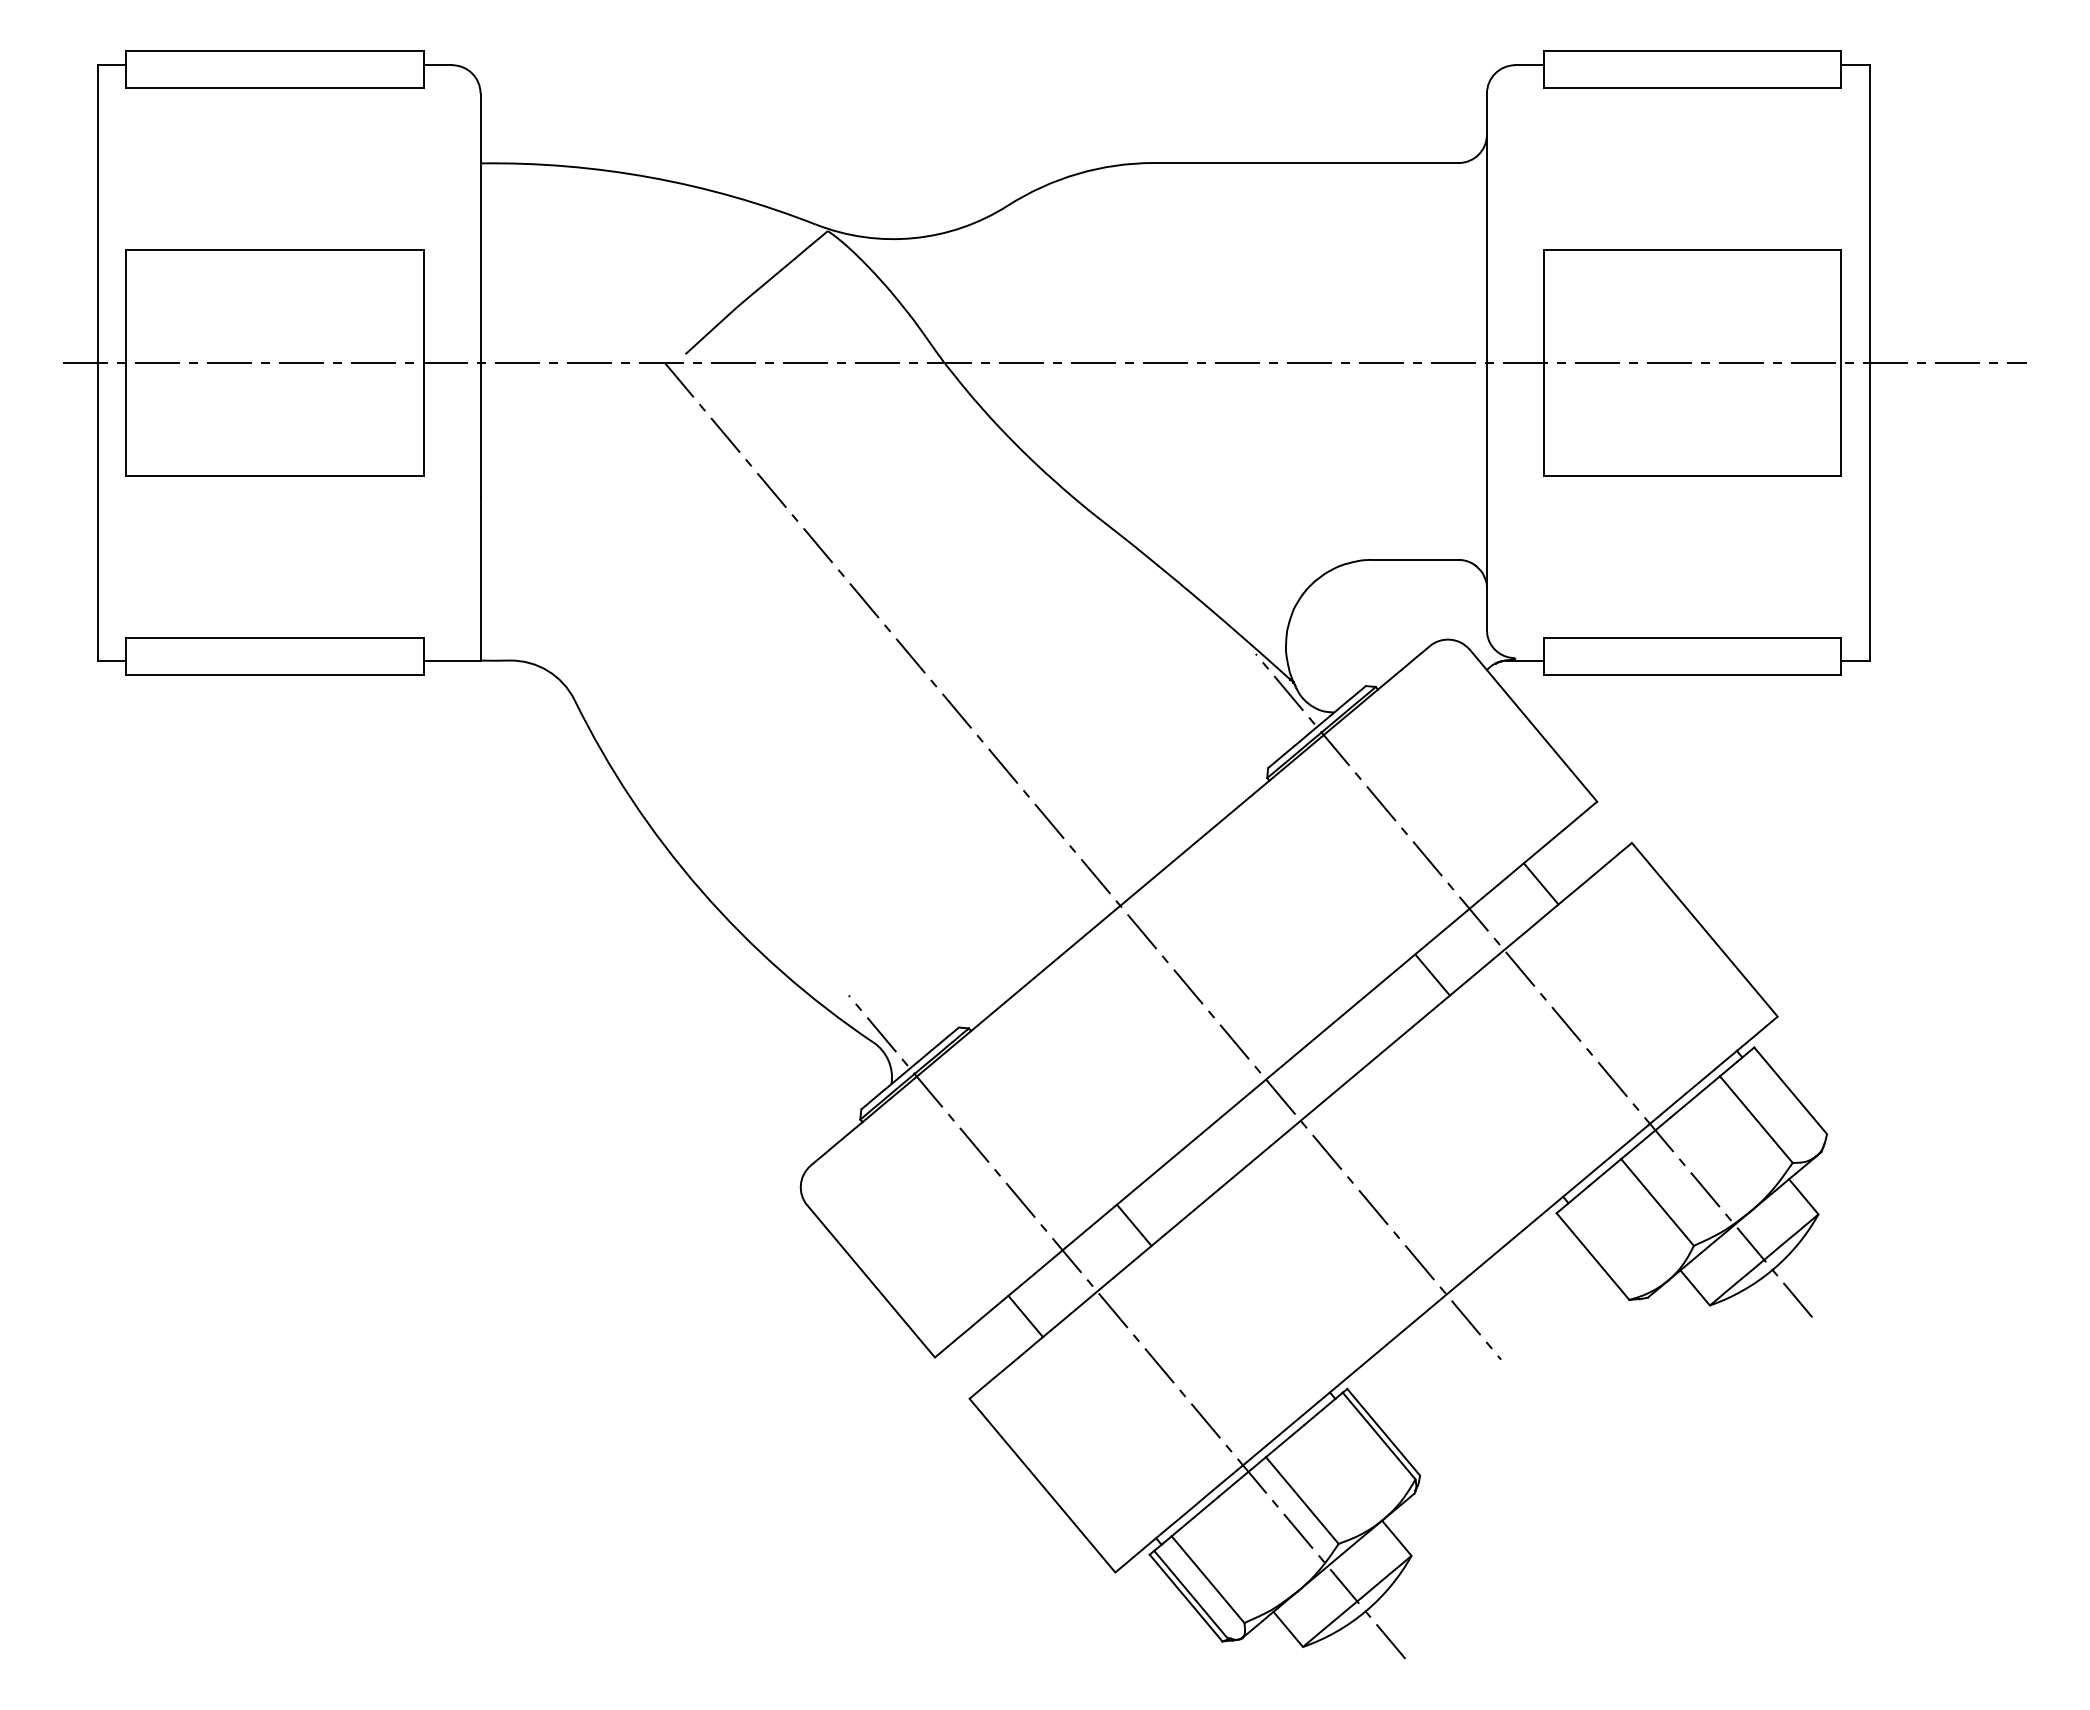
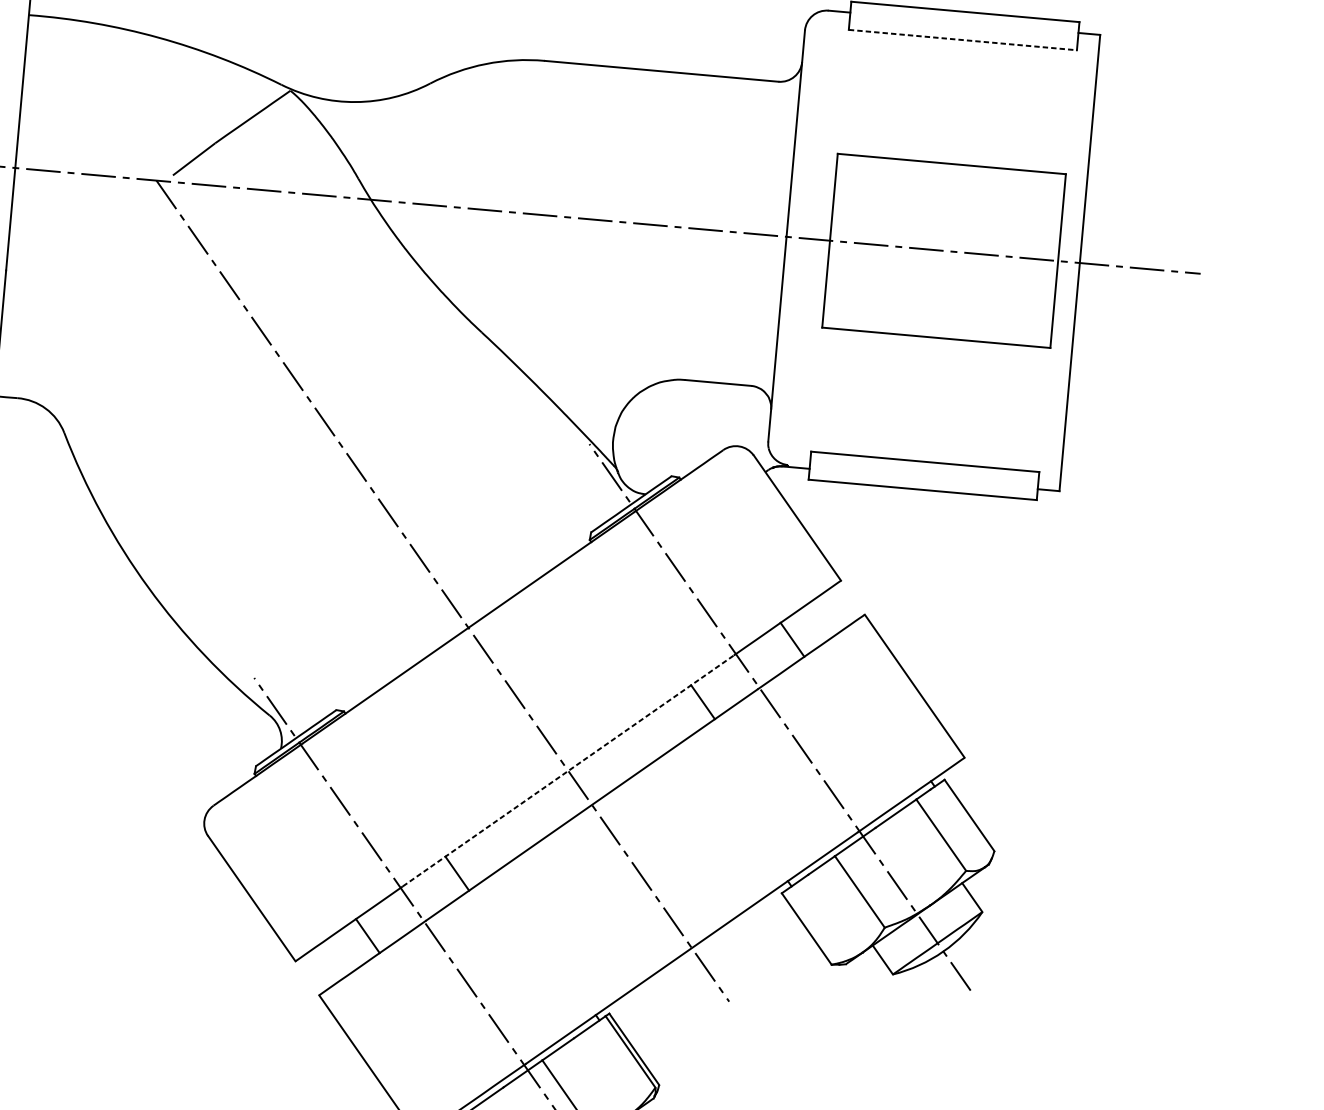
line: (1692, 87) -> (962, 39), solid -> dashed
line: (1266, 1079) -> (568, 770), solid -> dashed

